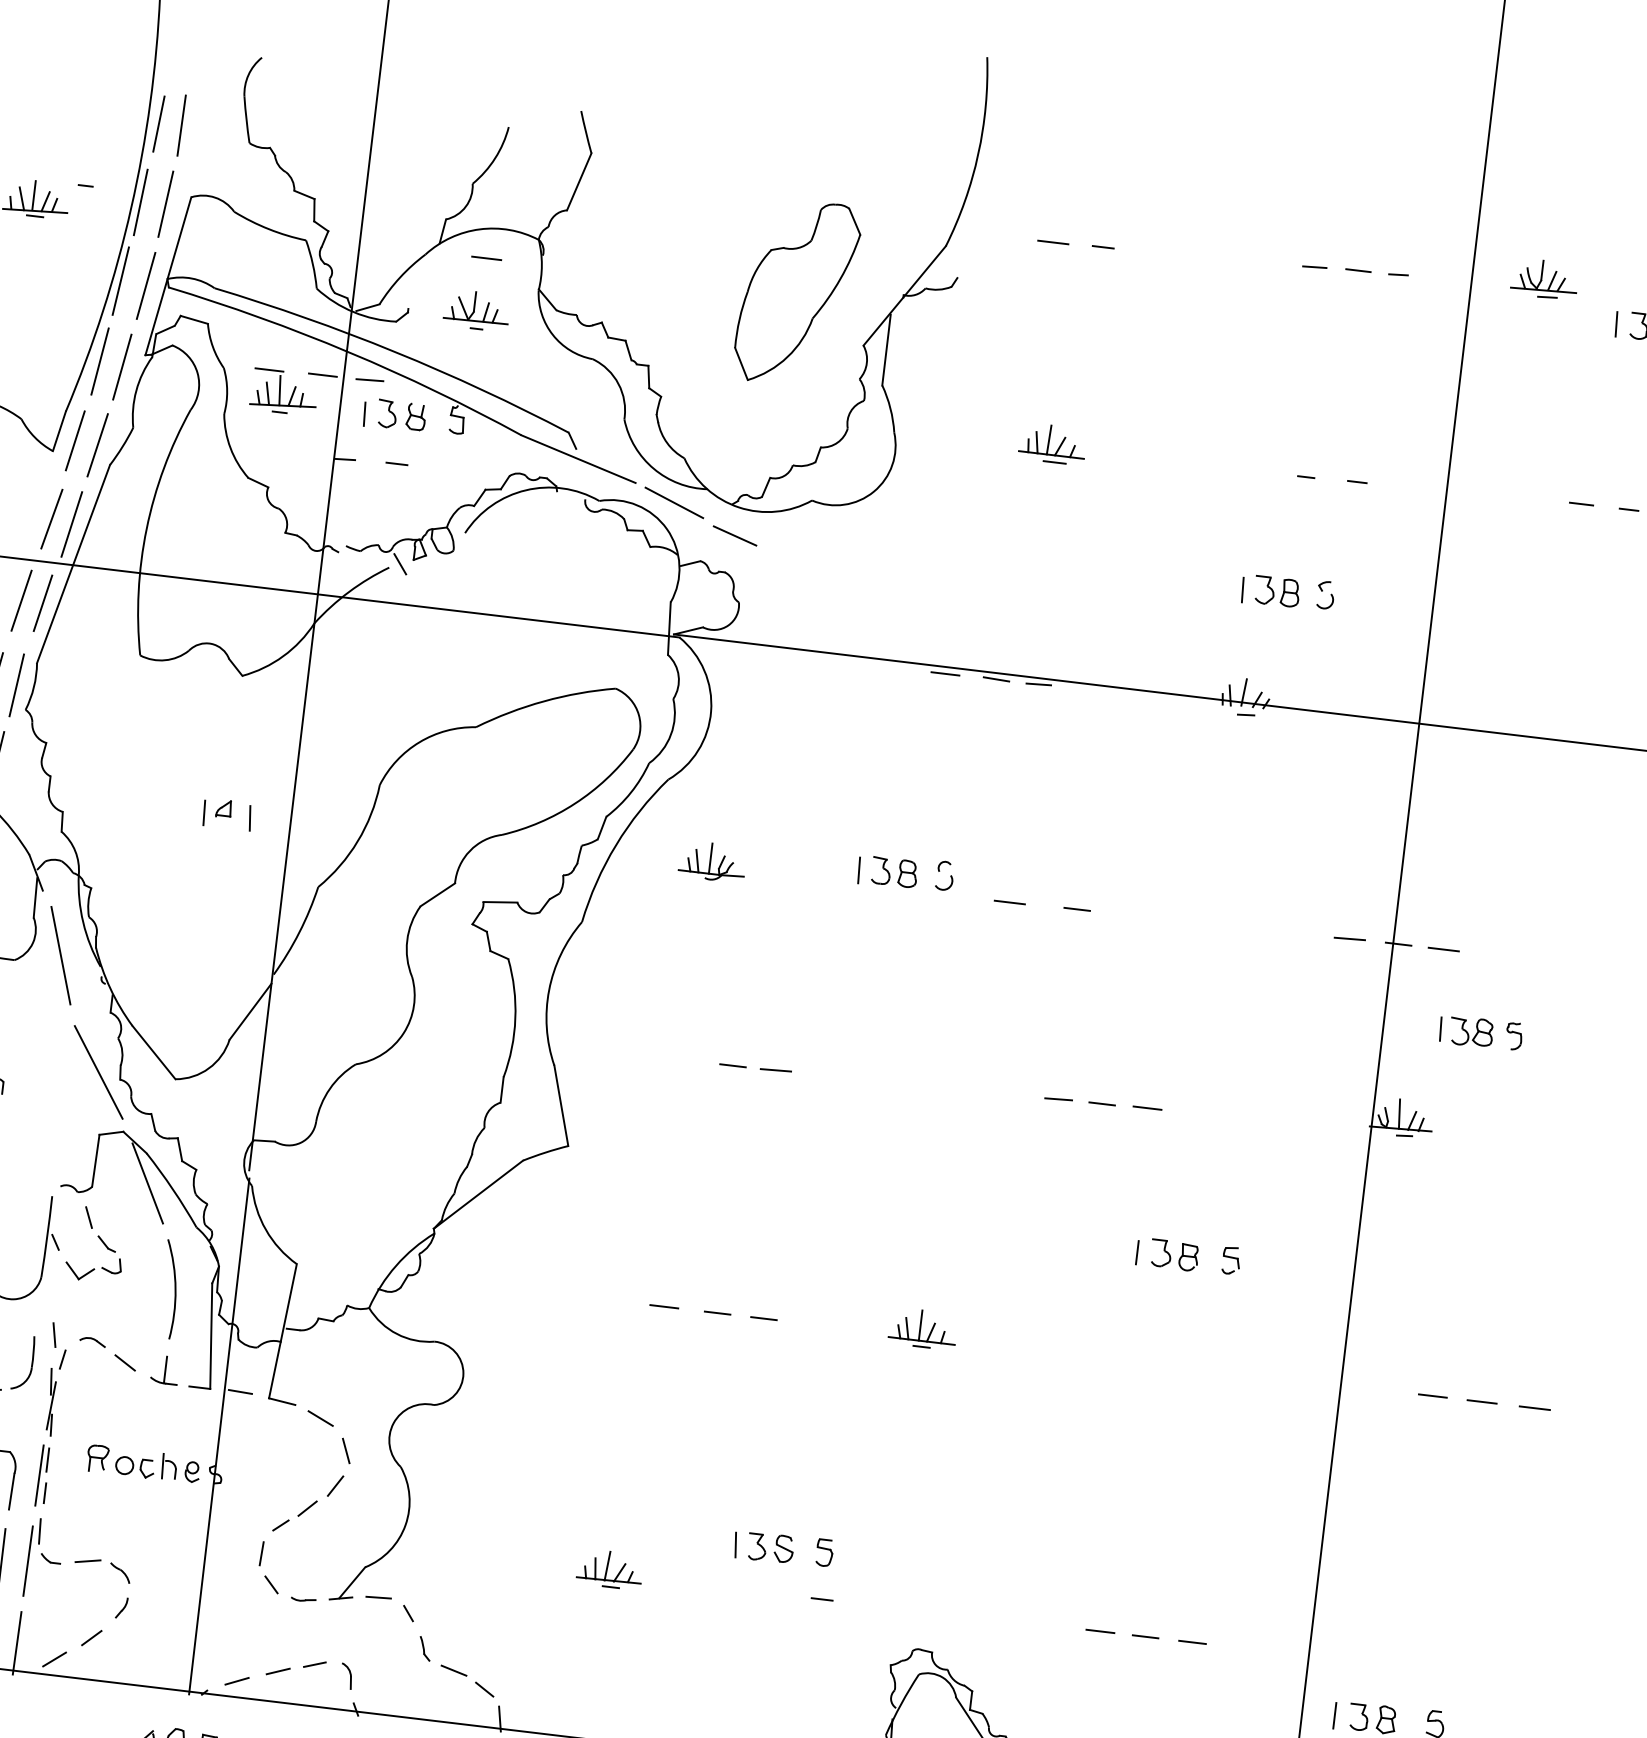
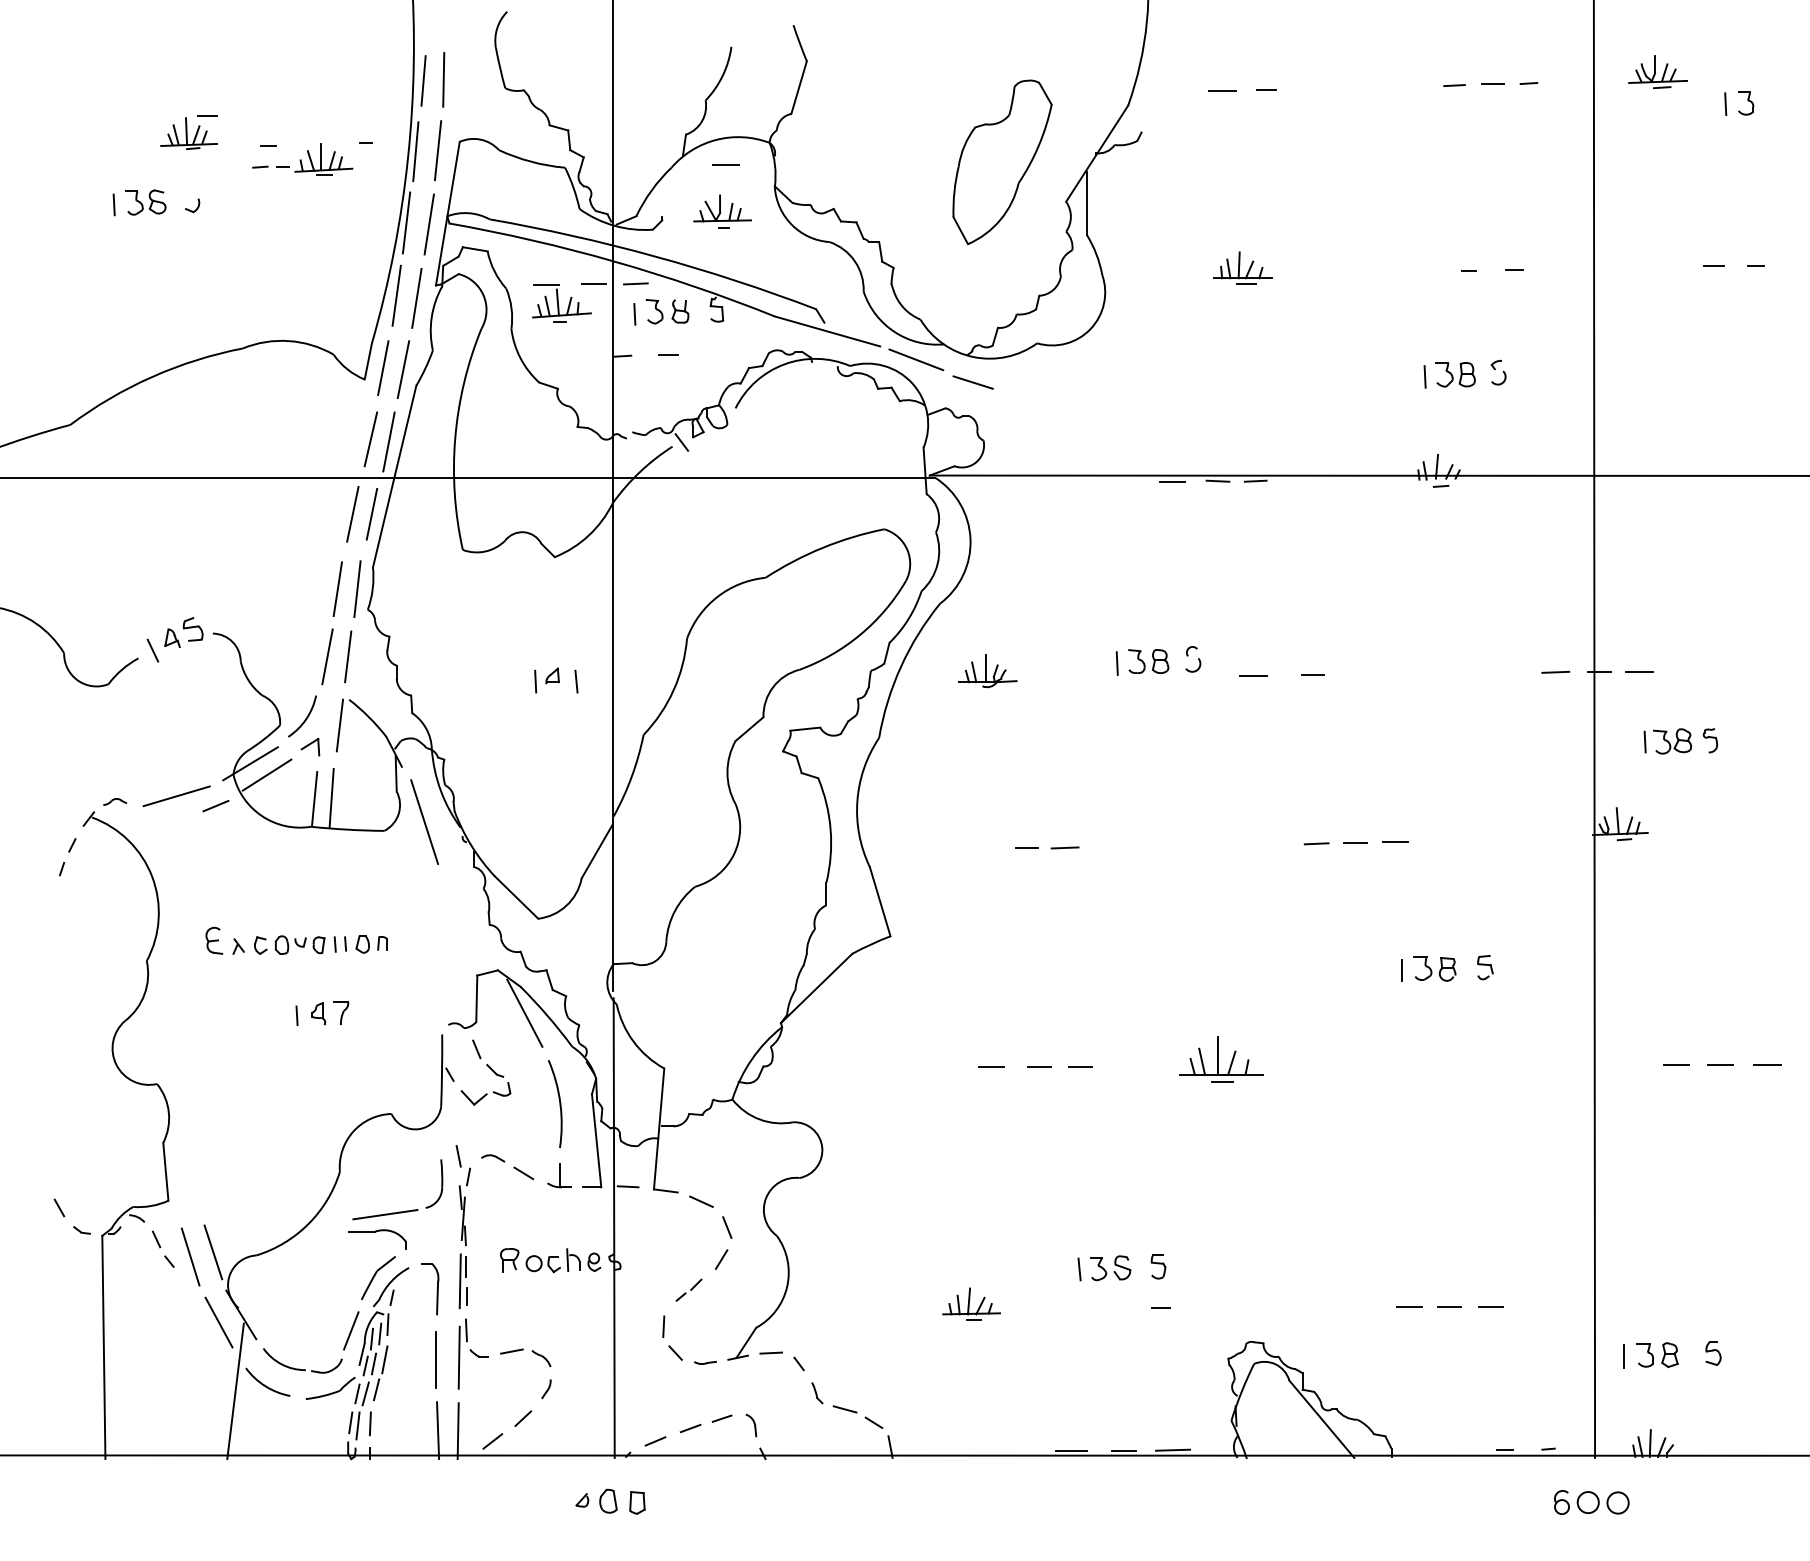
line: (98, 1072) -> (469, 920), removed
part: (923, 1328) -> (1221, 1059), size x1.4
part: (294, 1516) -> (688, 1290), size x0.7

